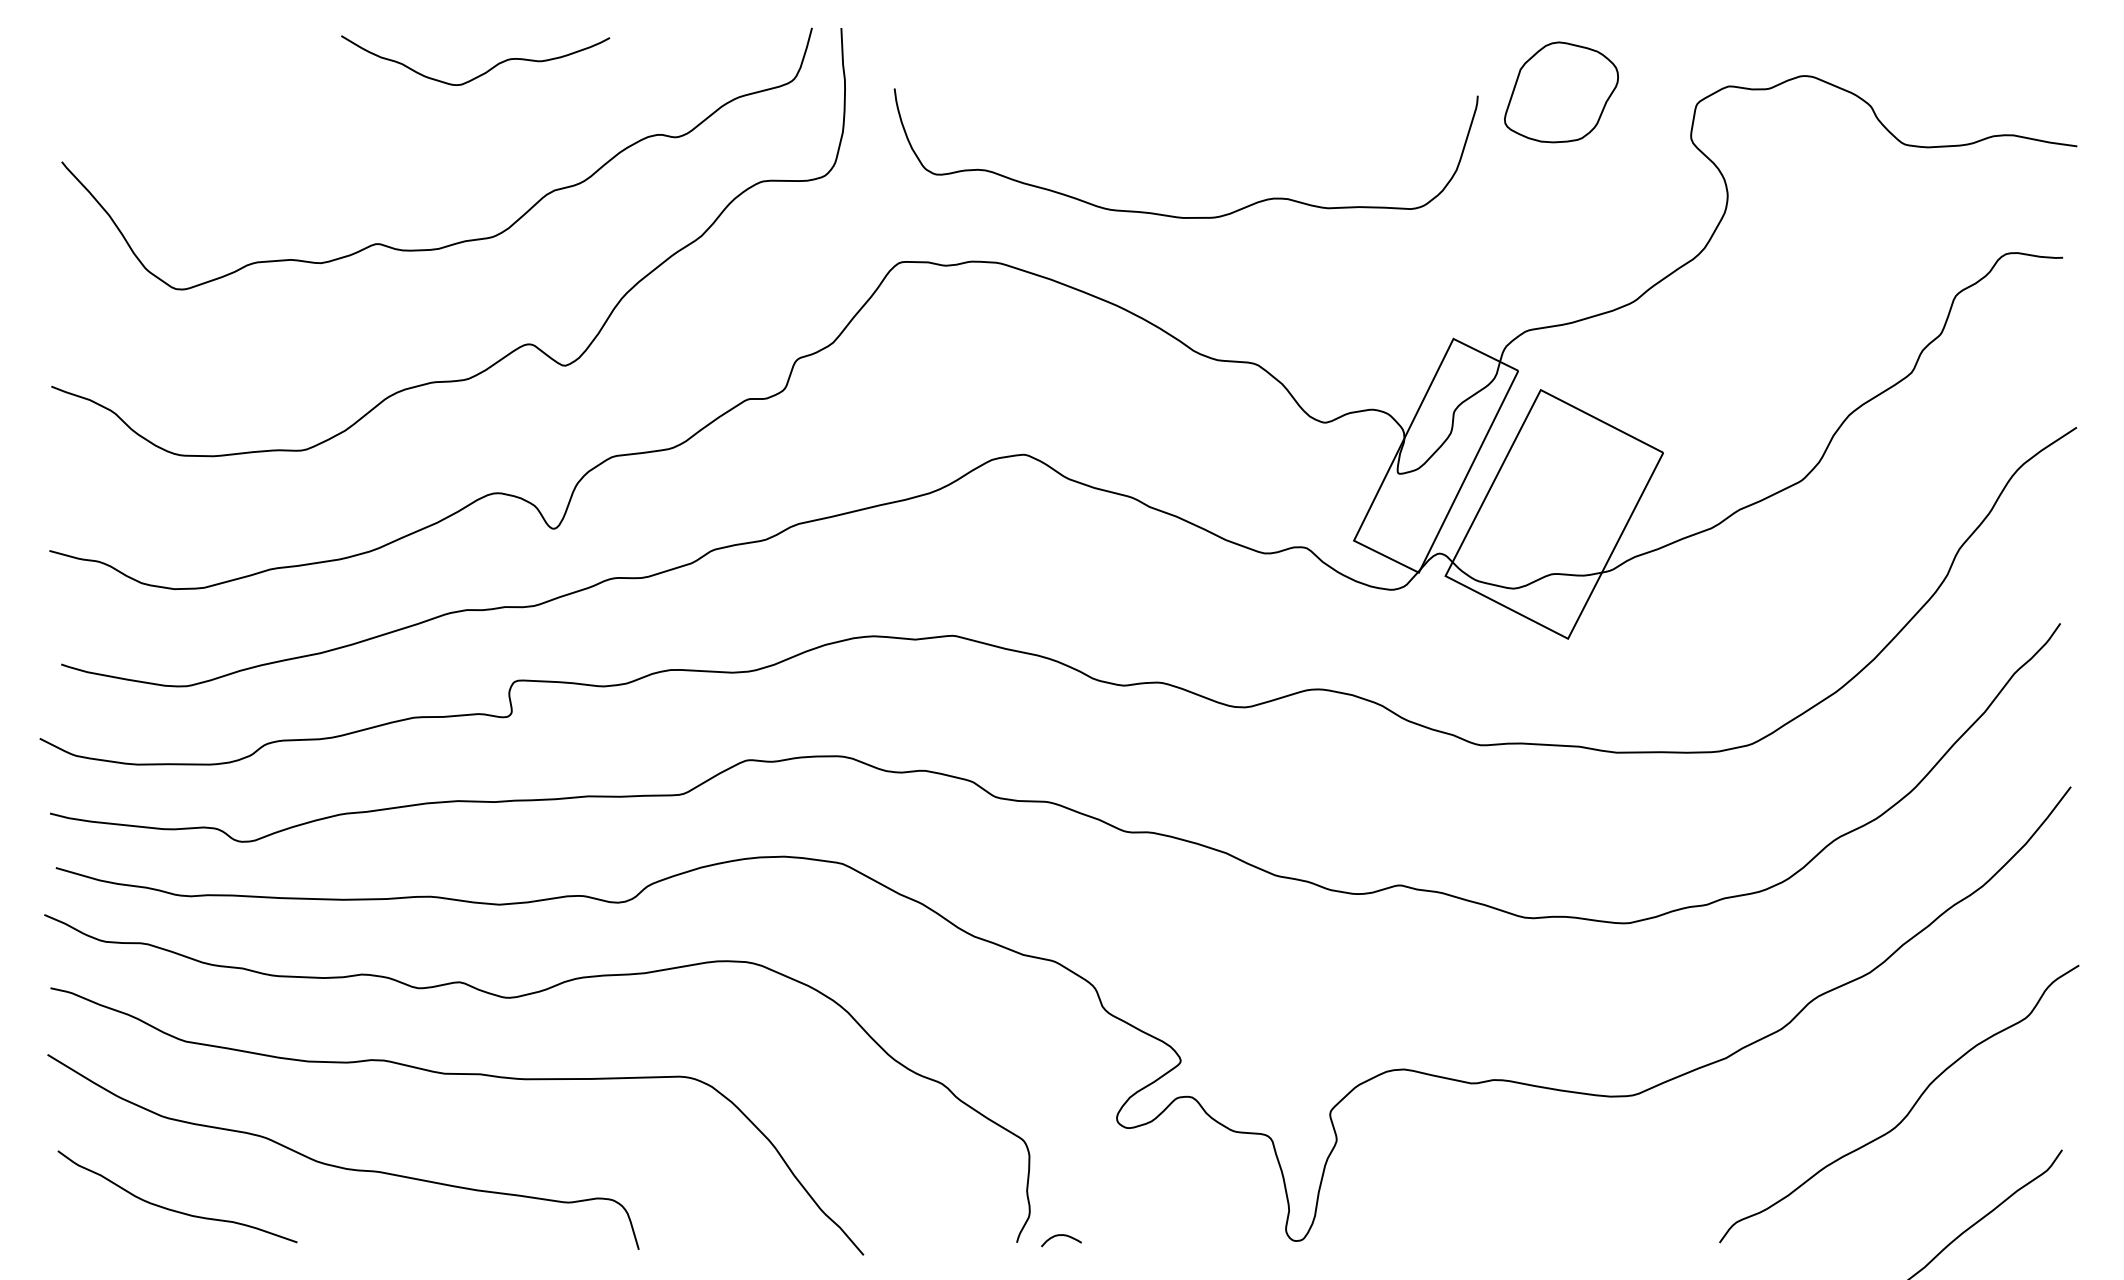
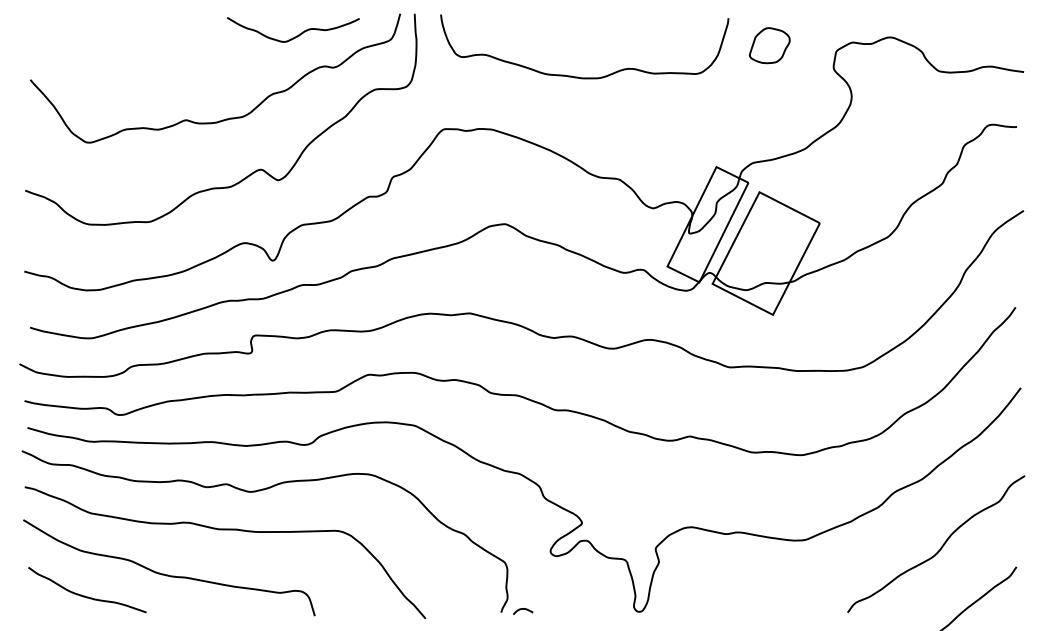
curve: (481, 72) -> (296, 35), moved
part: (1560, 92) -> (769, 45), size x0.71
curve: (1173, 214) -> (578, 76), moved

